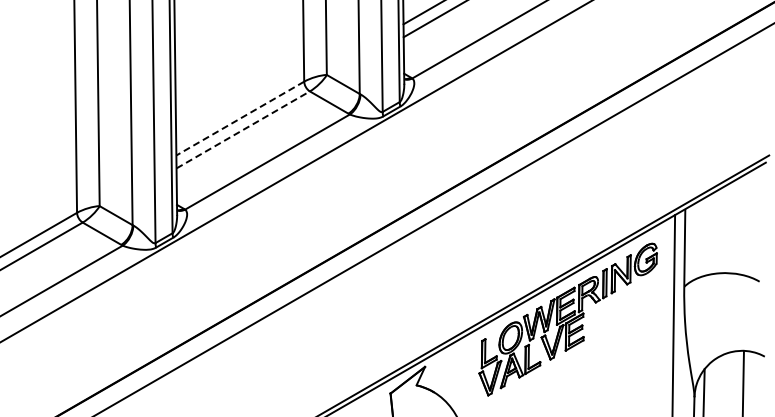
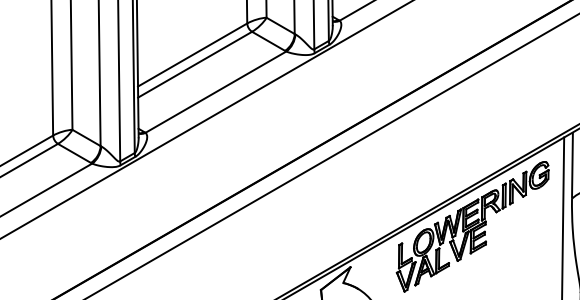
line: (240, 118) -> (192, 54), dashed -> solid
line: (243, 129) -> (195, 64), dashed -> solid

